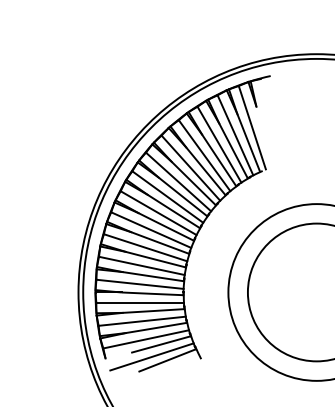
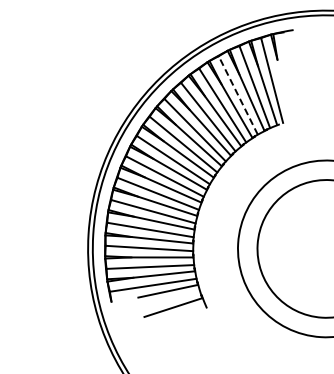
line: (219, 144) -> (238, 95), solid -> dashed
line: (151, 356) -> (157, 302), removed

